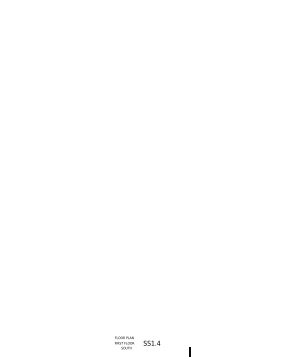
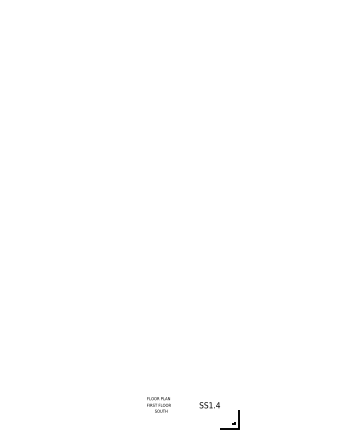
text: (151, 342) -> (209, 404), moved

